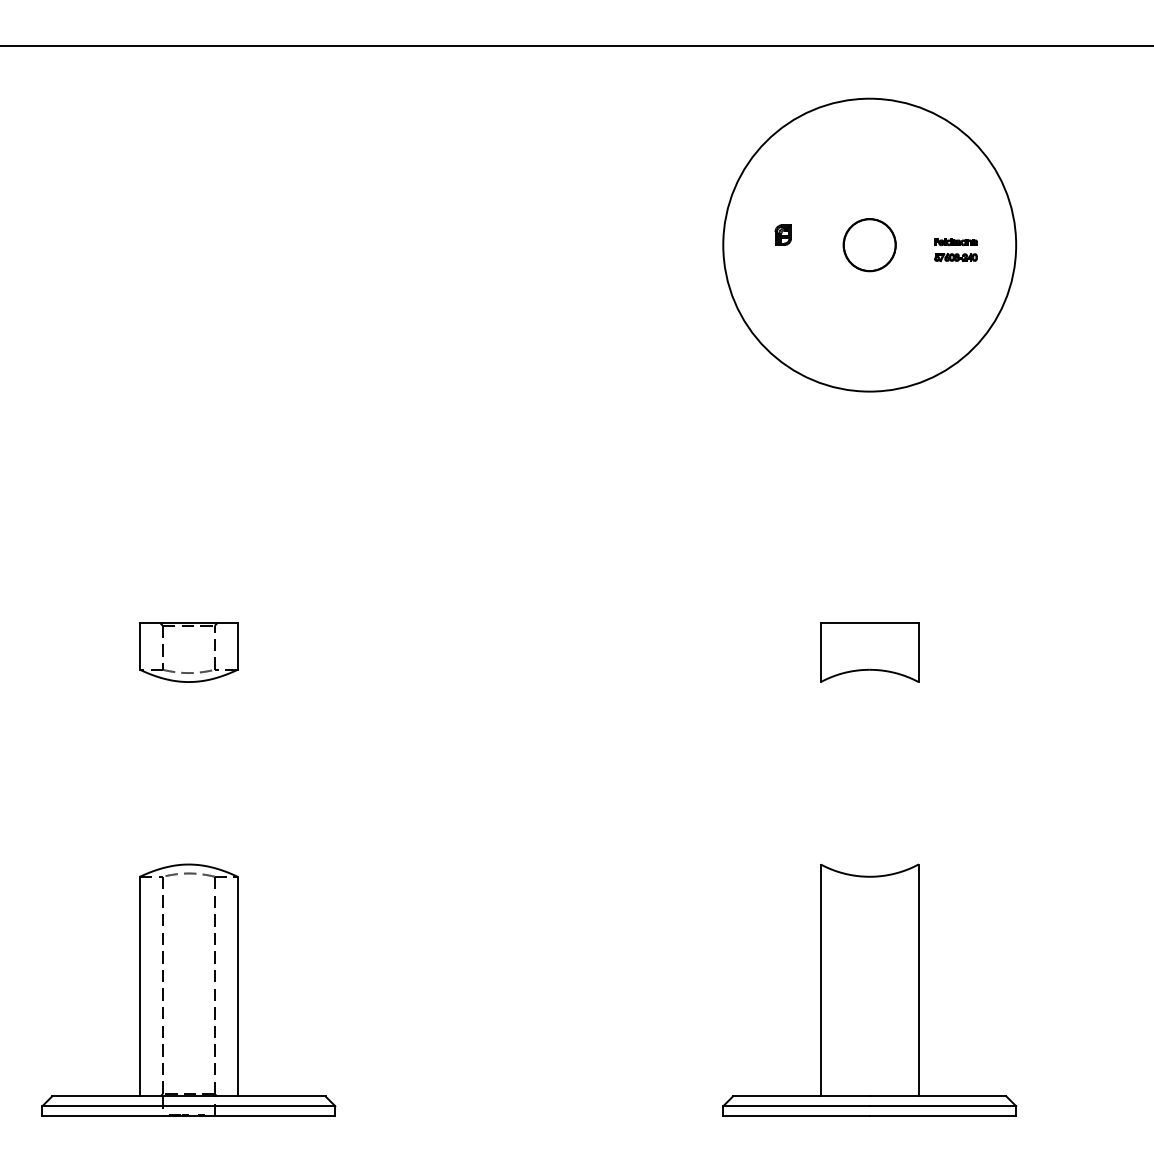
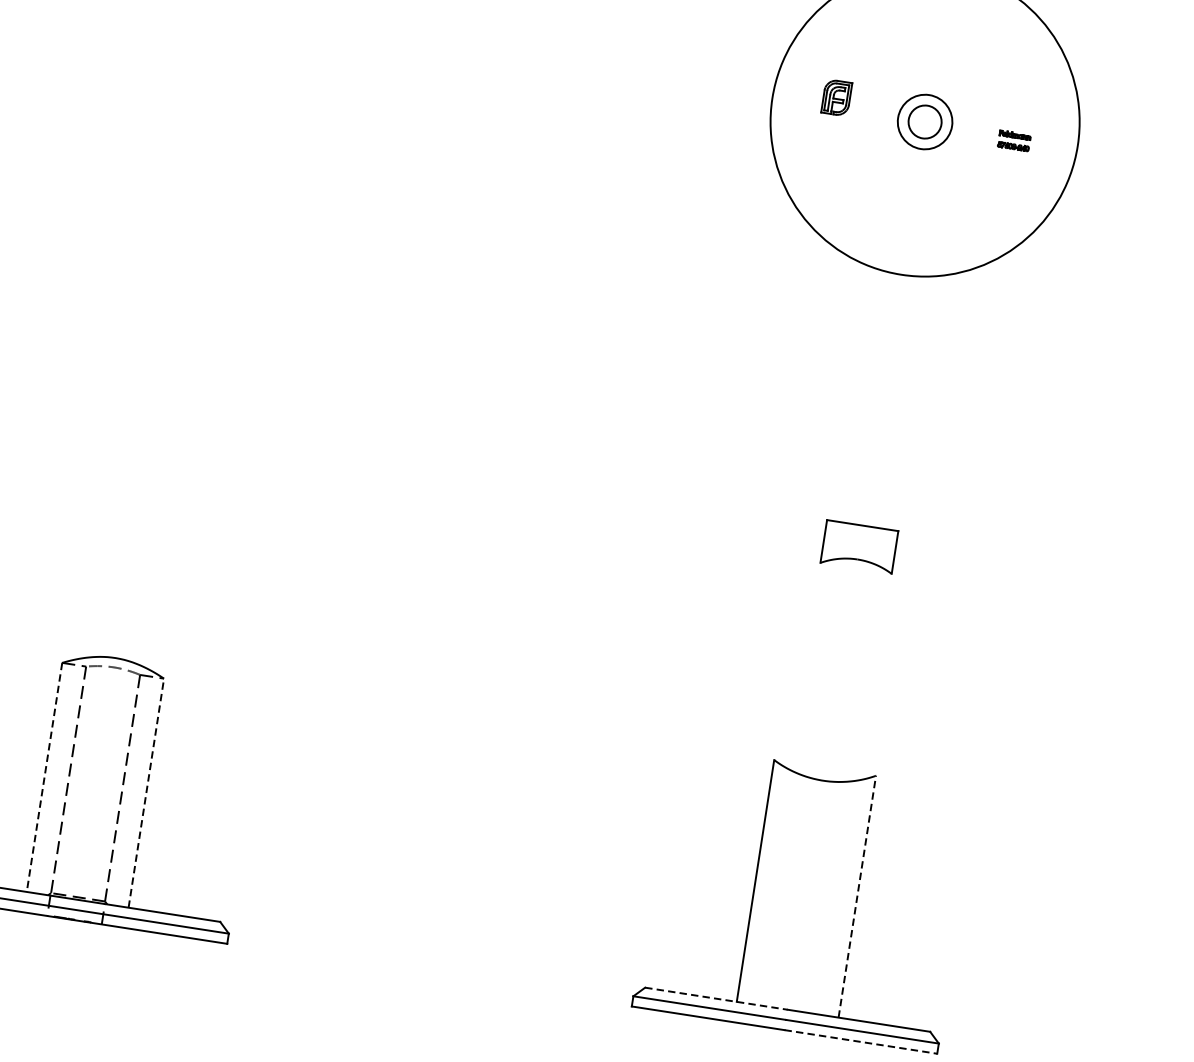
part: (782, 234) -> (835, 96), size x1.6
circle: (869, 245) -> (924, 122), size x0.6
part: (955, 250) -> (1013, 141), size x0.7
part: (188, 652) -> (148, 436), removed
part: (869, 652) -> (859, 546), size x0.7
line: (918, 980) -> (857, 896), solid -> dashed
line: (140, 986) -> (45, 777), solid -> dashed
line: (237, 986) -> (146, 793), solid -> dashed
line: (801, 1096) -> (716, 998), solid -> dashed
line: (943, 1115) -> (861, 1041), solid -> dashed

